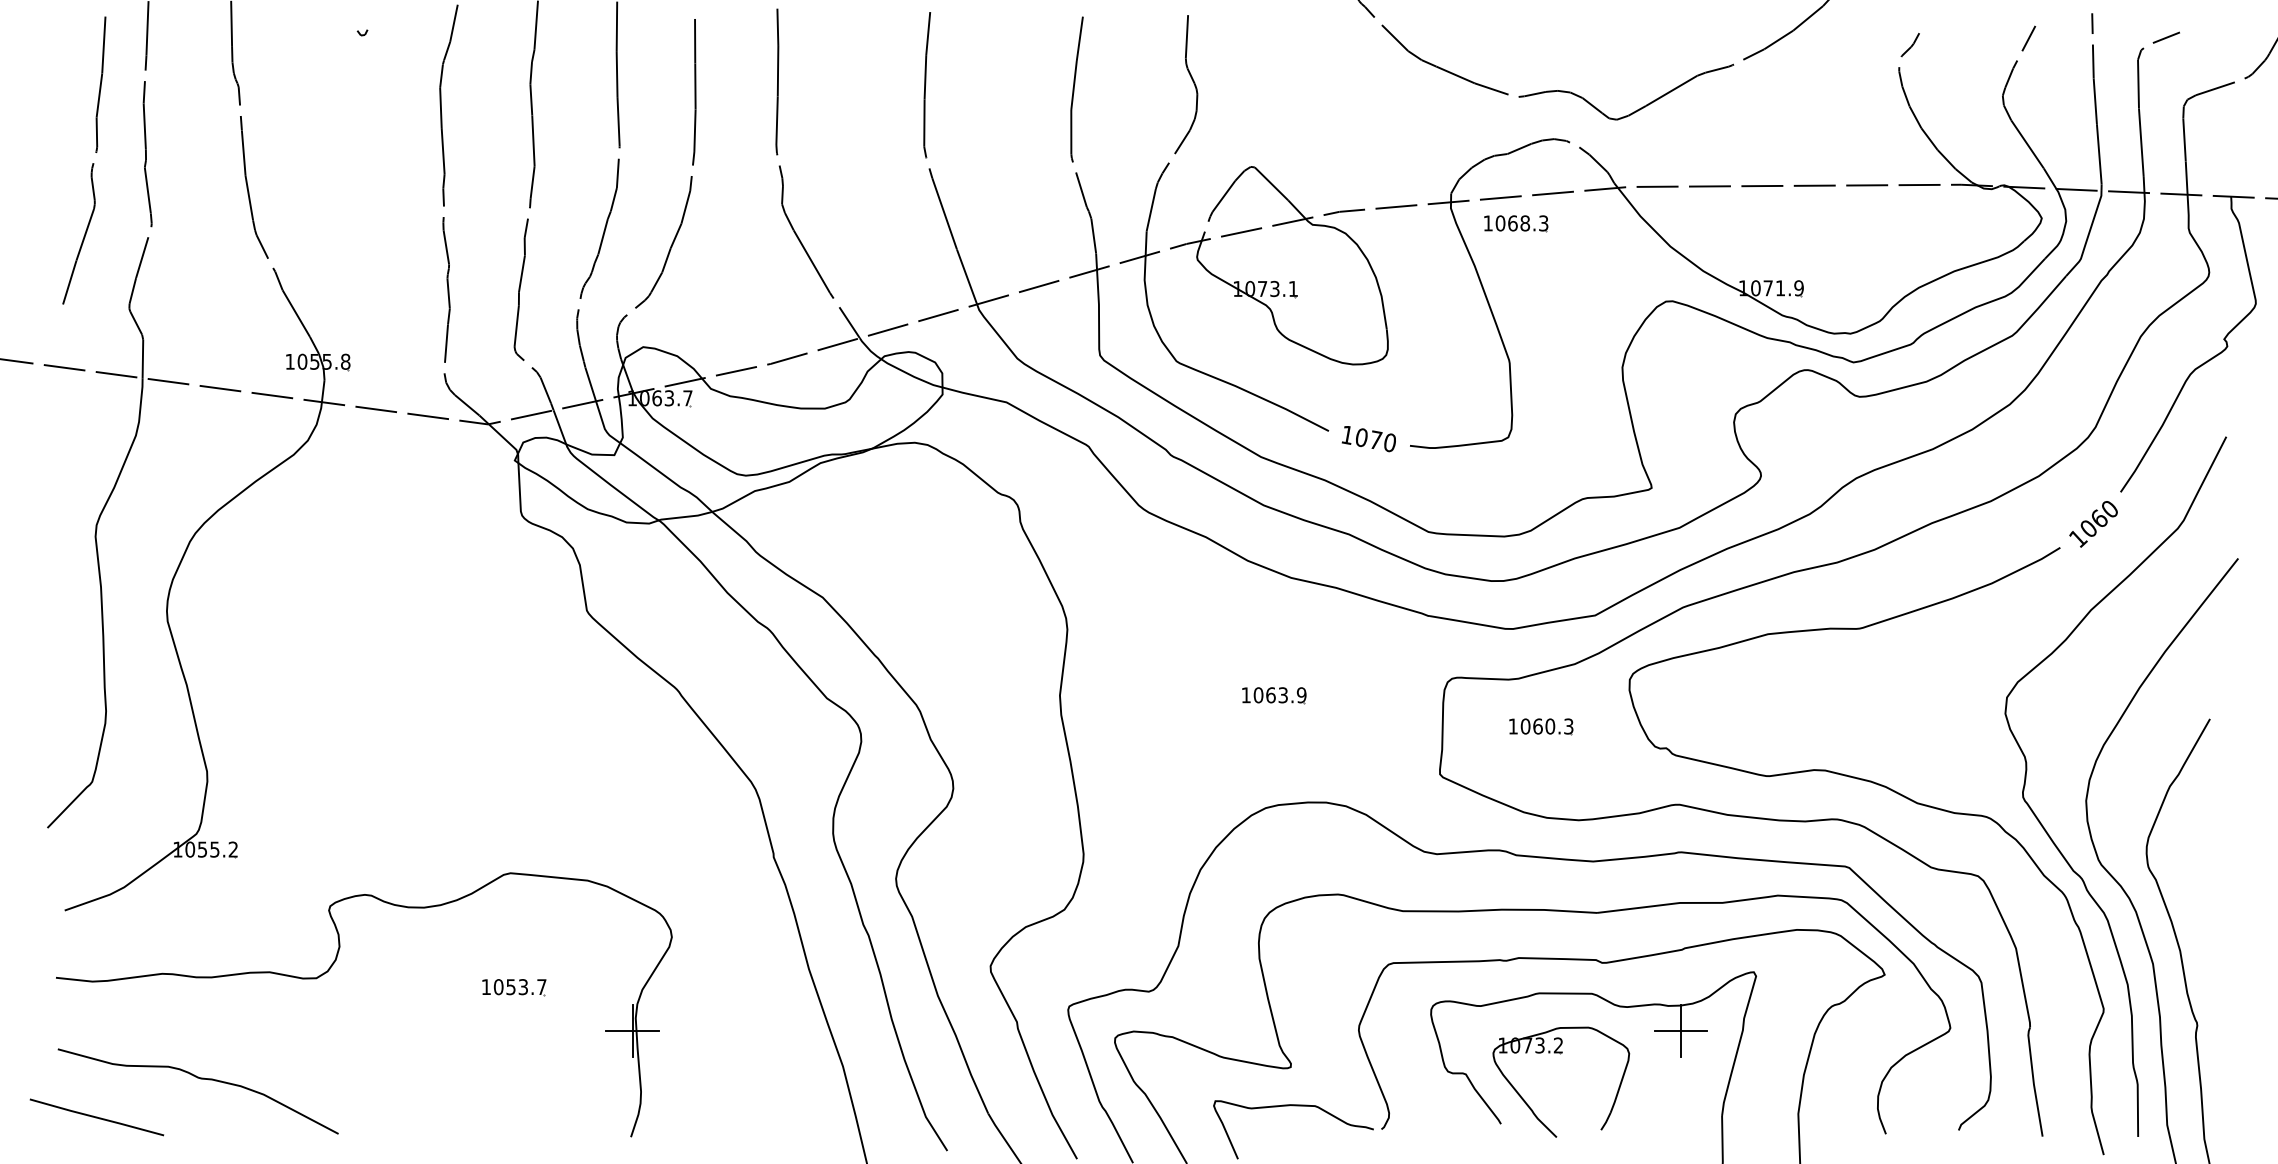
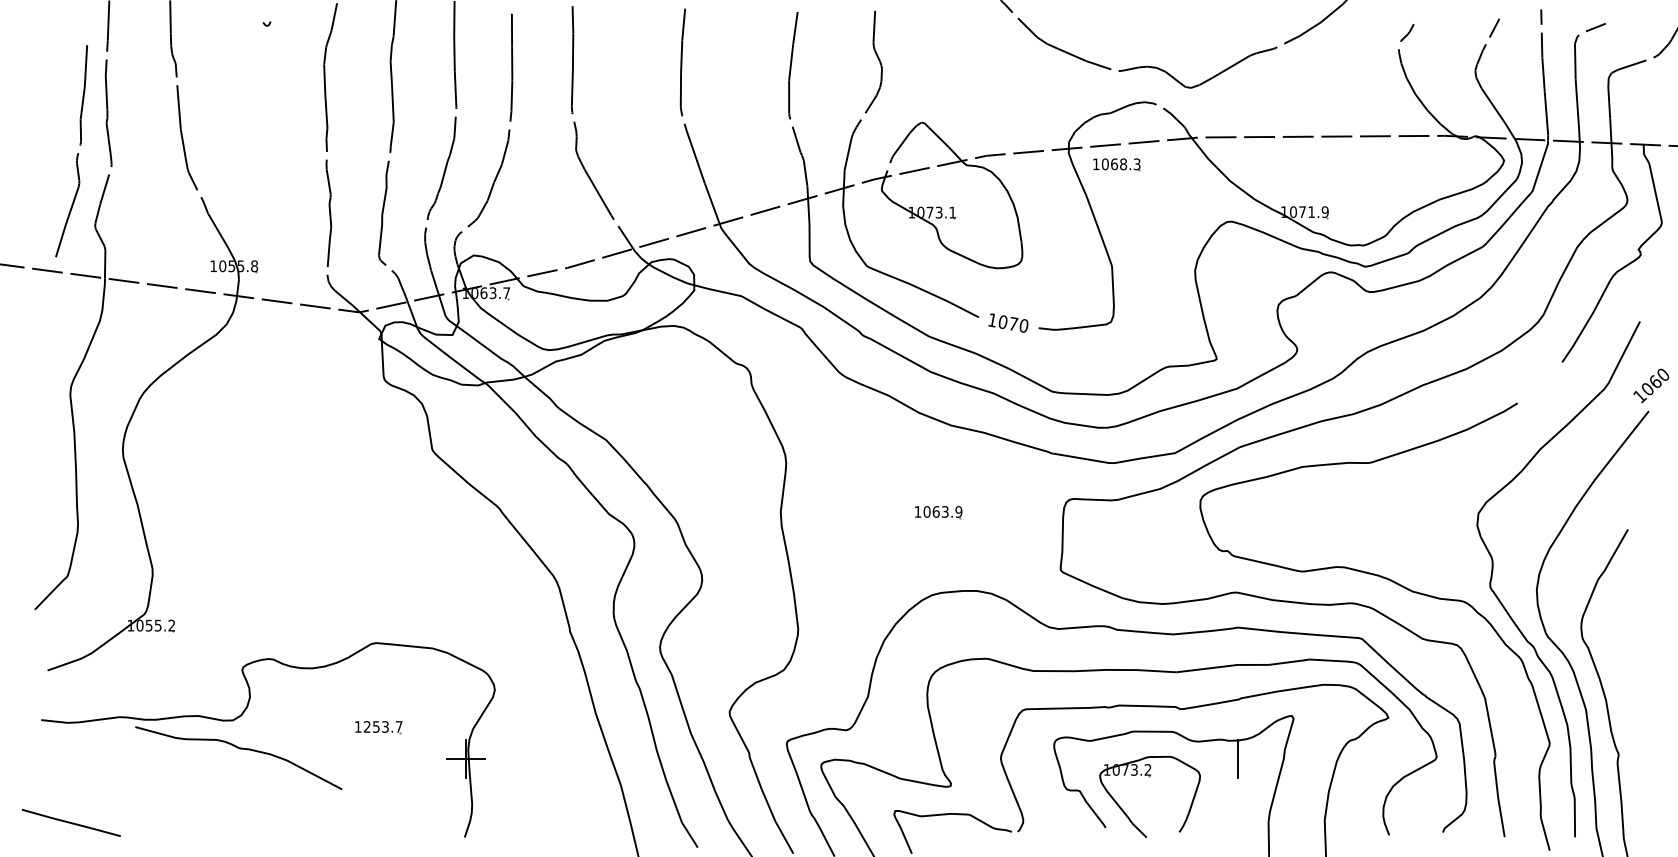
curve: (92, 163) -> (77, 153), moved
text: (2093, 524) -> (1651, 386), moved
part: (1541, 726) -> (1135, 534), removed
text: (498, 987) -> (367, 727), 1053.7 -> 1253.7
line: (1680, 1030) -> (1237, 758), removed
curve: (200, 1079) -> (240, 749), moved

